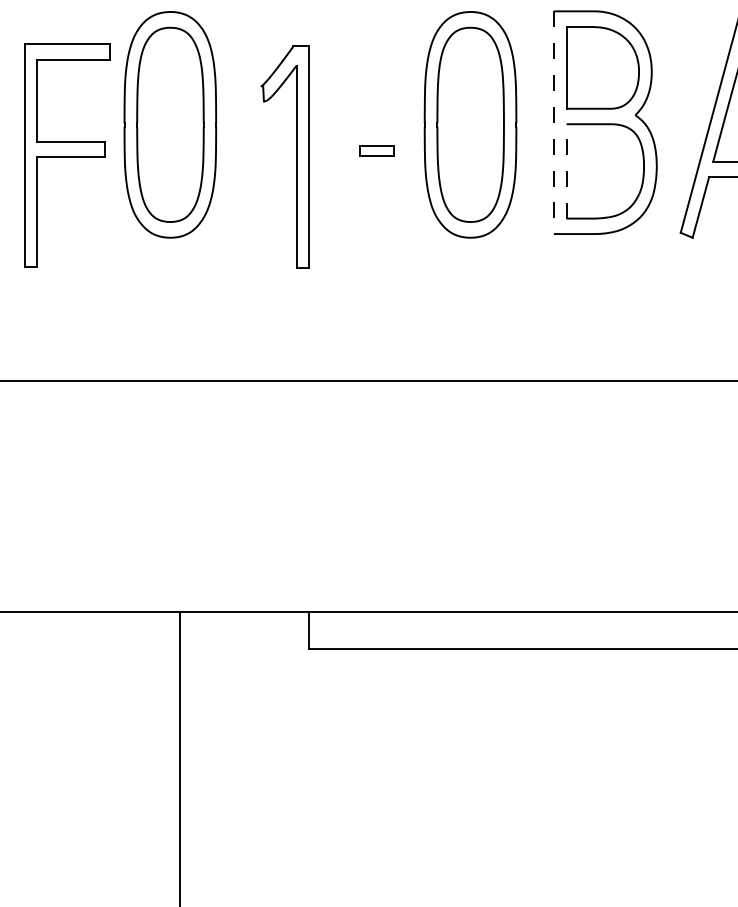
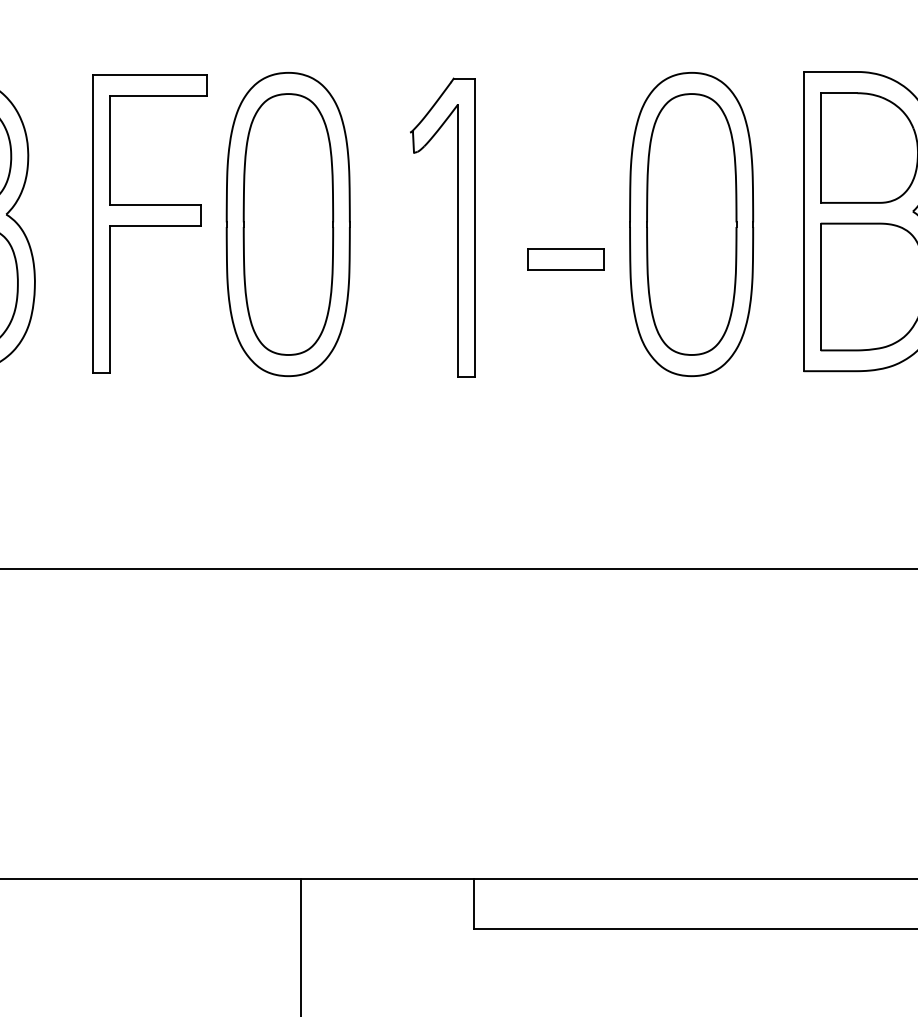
line: (553, 123) -> (803, 222), dashed -> solid
part: (376, 150) -> (565, 258), size x1.67
part: (67, 155) -> (150, 224), moved
part: (296, 156) -> (457, 226), moved
line: (566, 170) -> (820, 285), dashed -> solid

